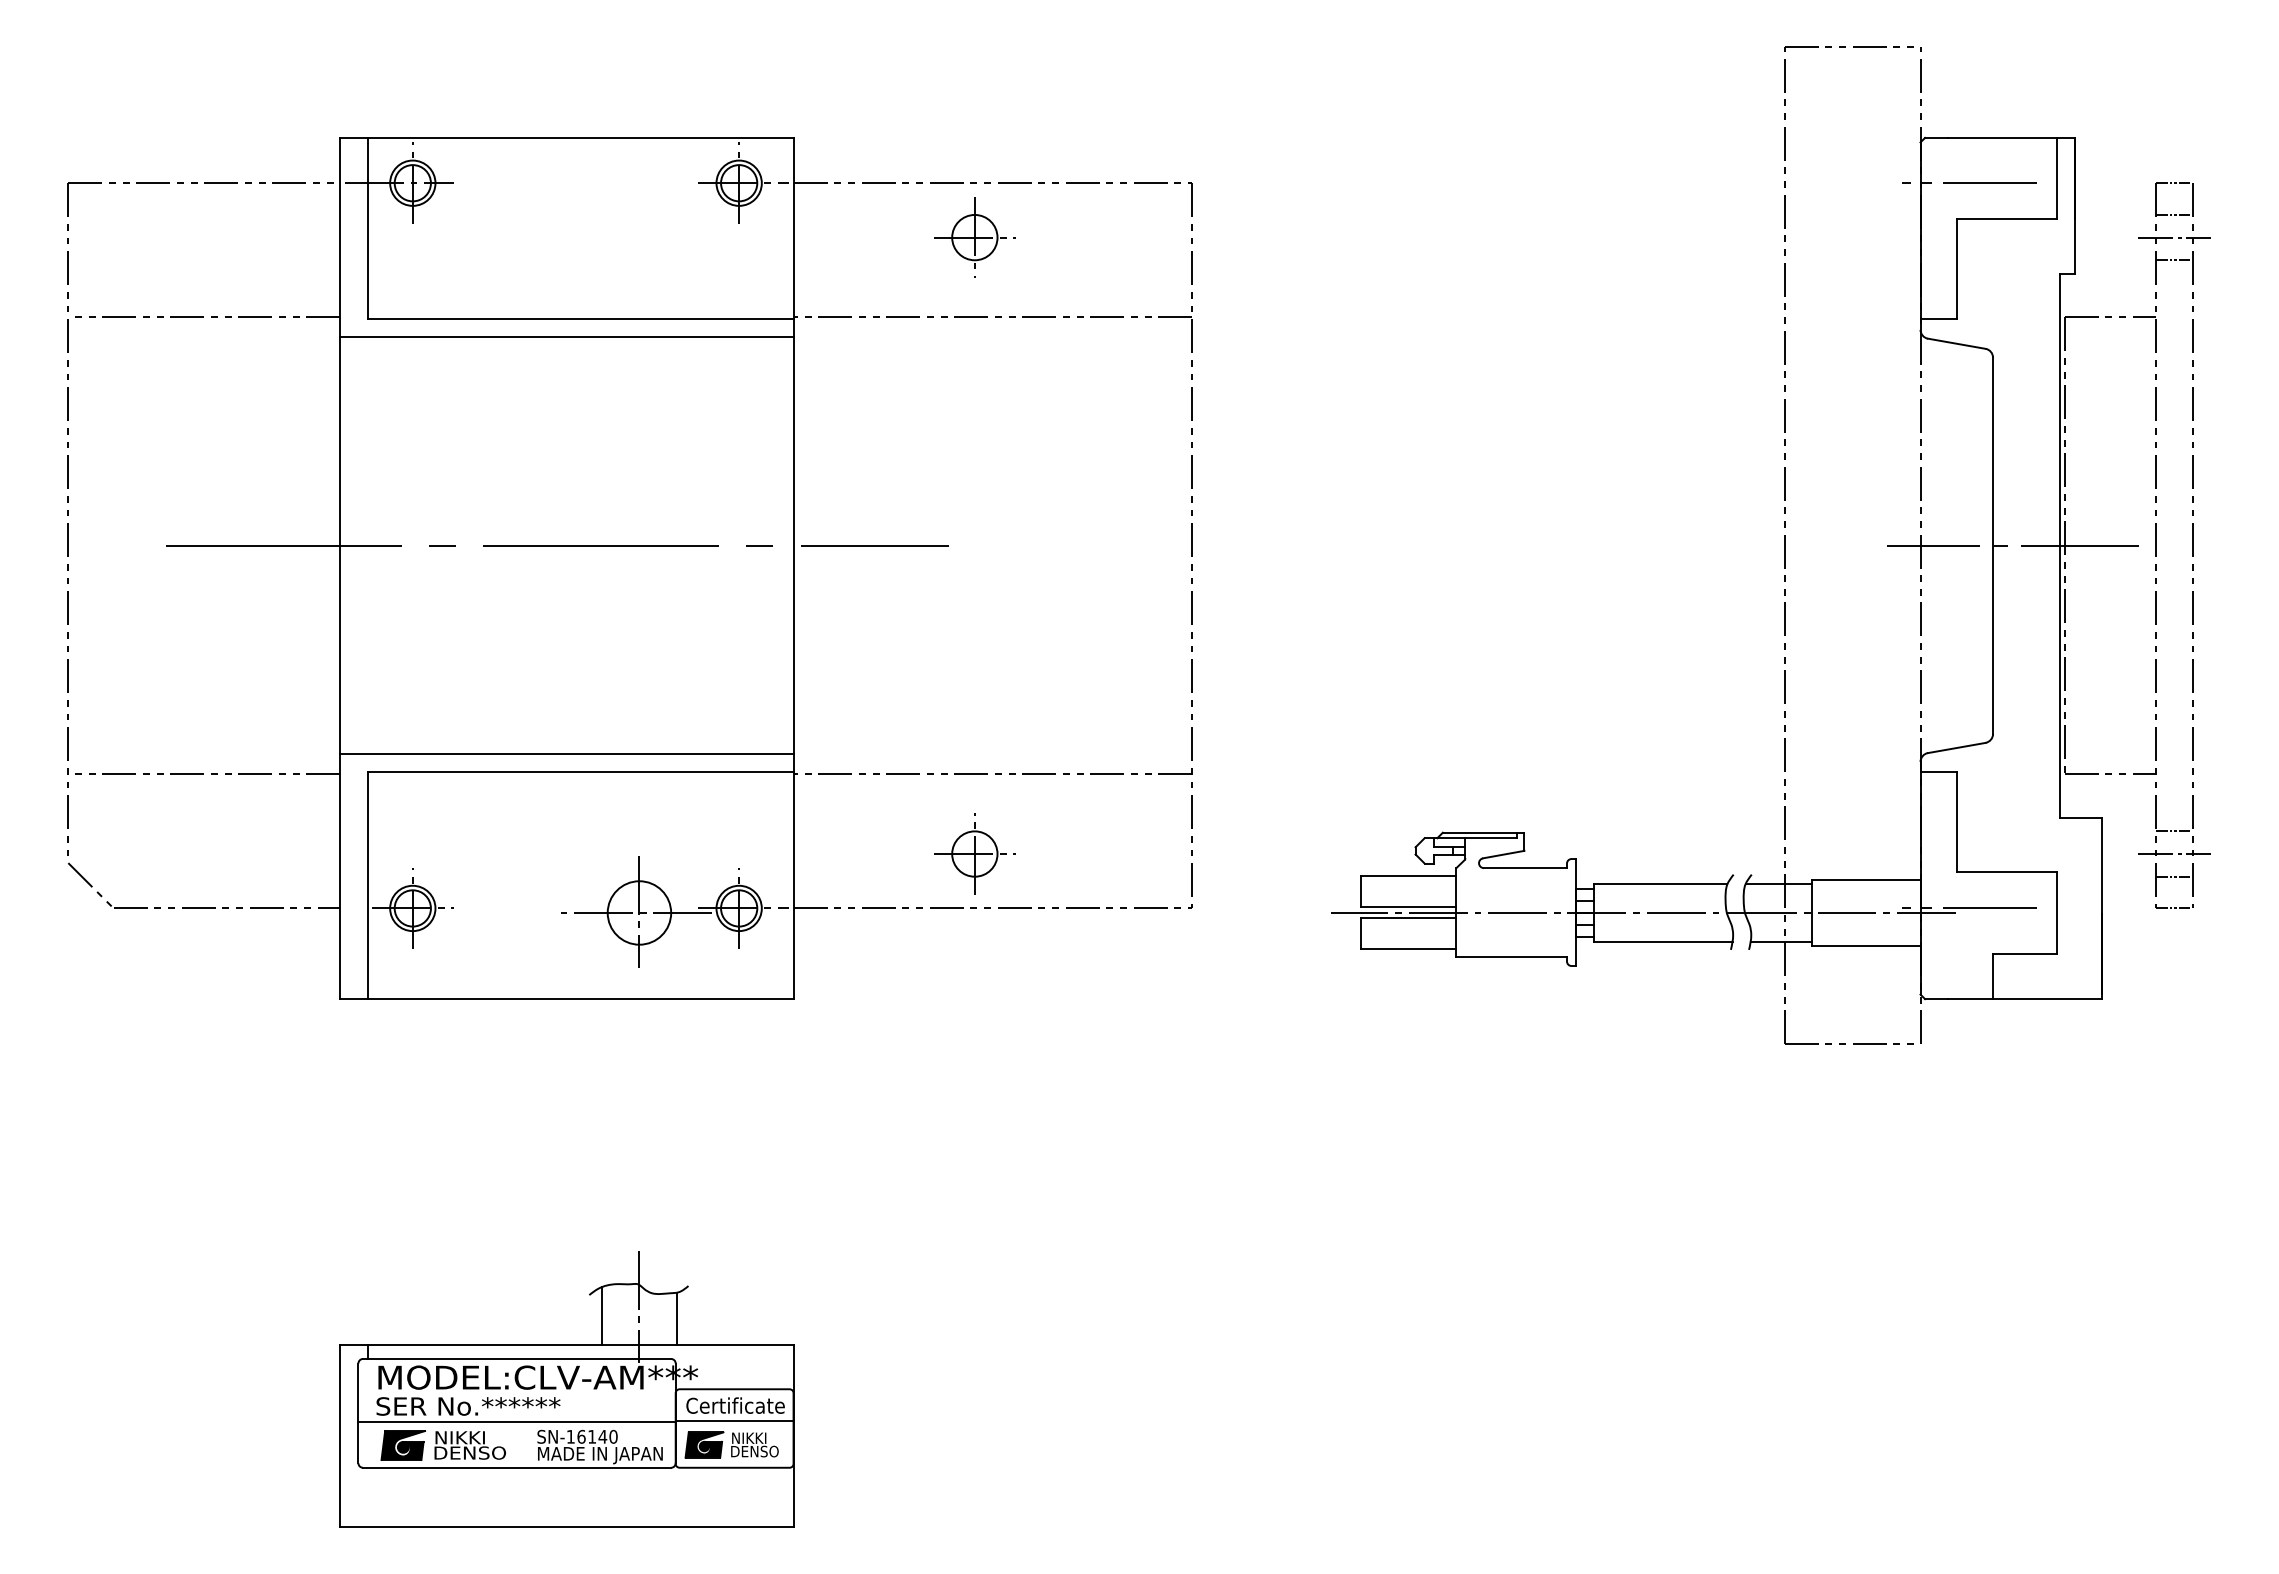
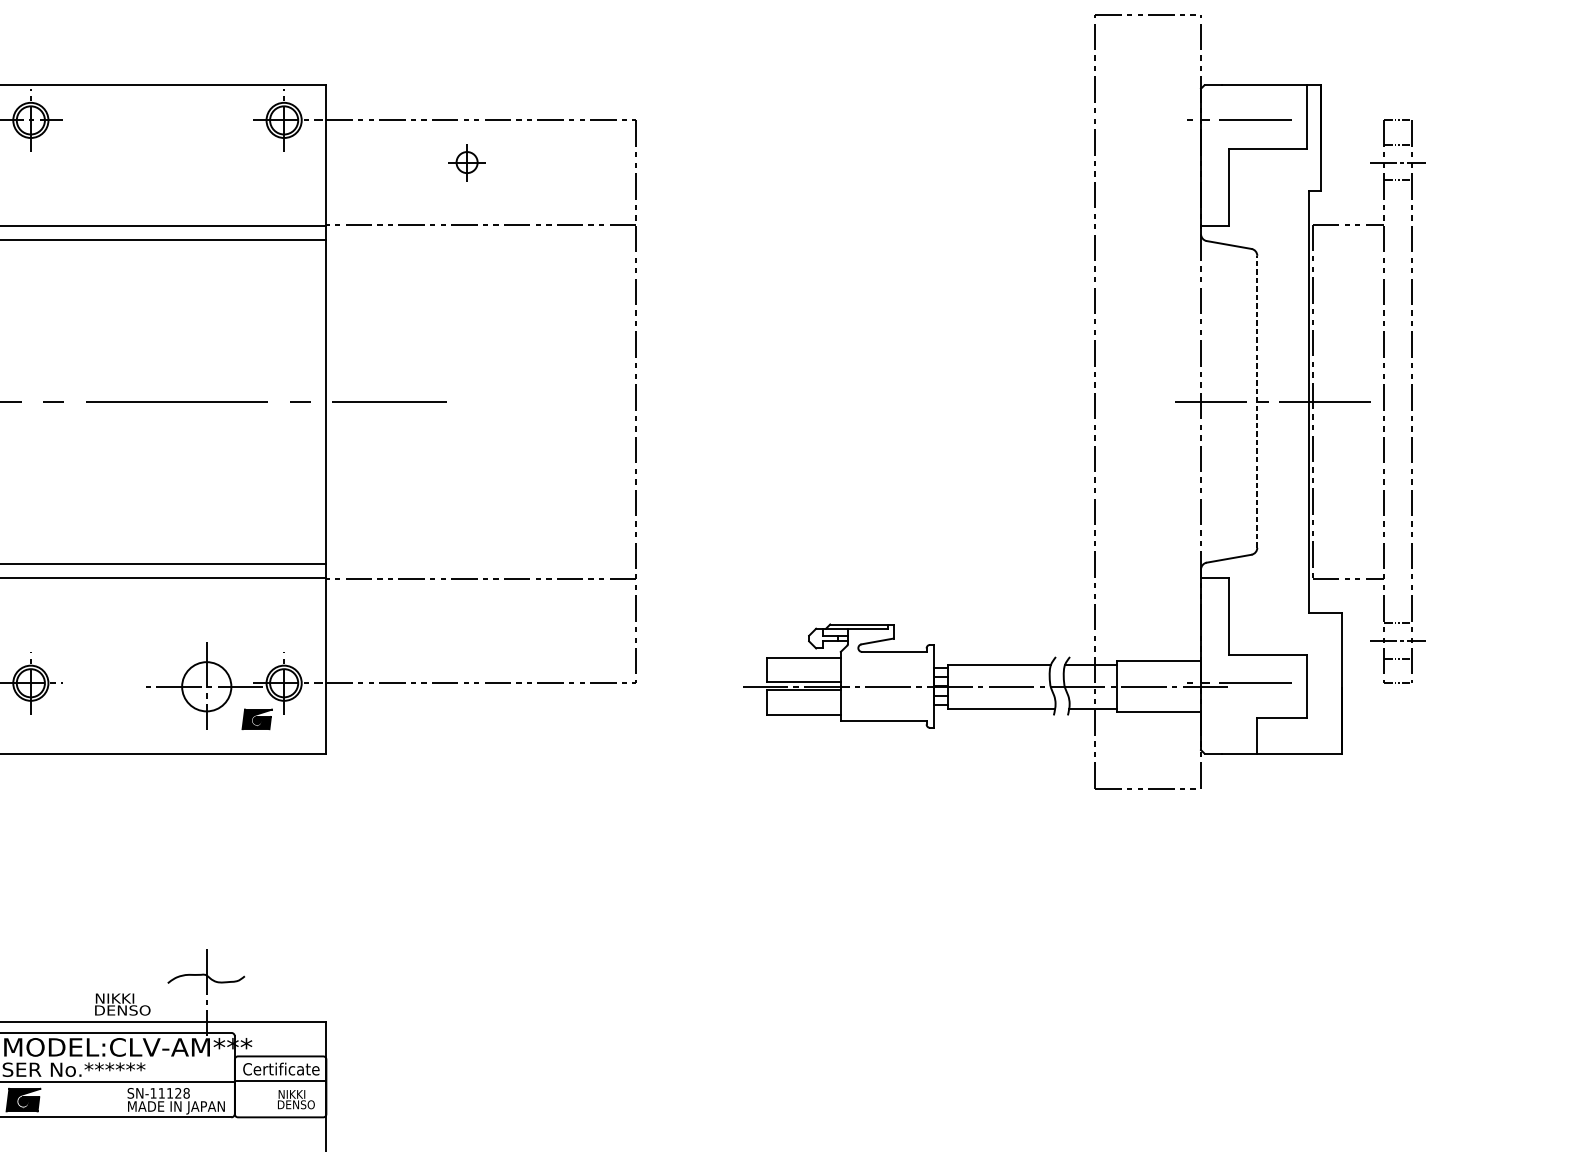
part: (974, 237) -> (466, 162), size x0.6
line: (1993, 545) -> (1257, 401), solid -> dashed
part: (974, 853) -> (466, 640), removed
line: (602, 1315) -> (178, 999), removed
line: (676, 1318) -> (235, 1001), removed
text: (597, 1436) -> (174, 1093), SN-16140 -> SN-11128
part: (704, 1444) -> (257, 718), moved
text: (469, 1445) -> (122, 1004), moved

